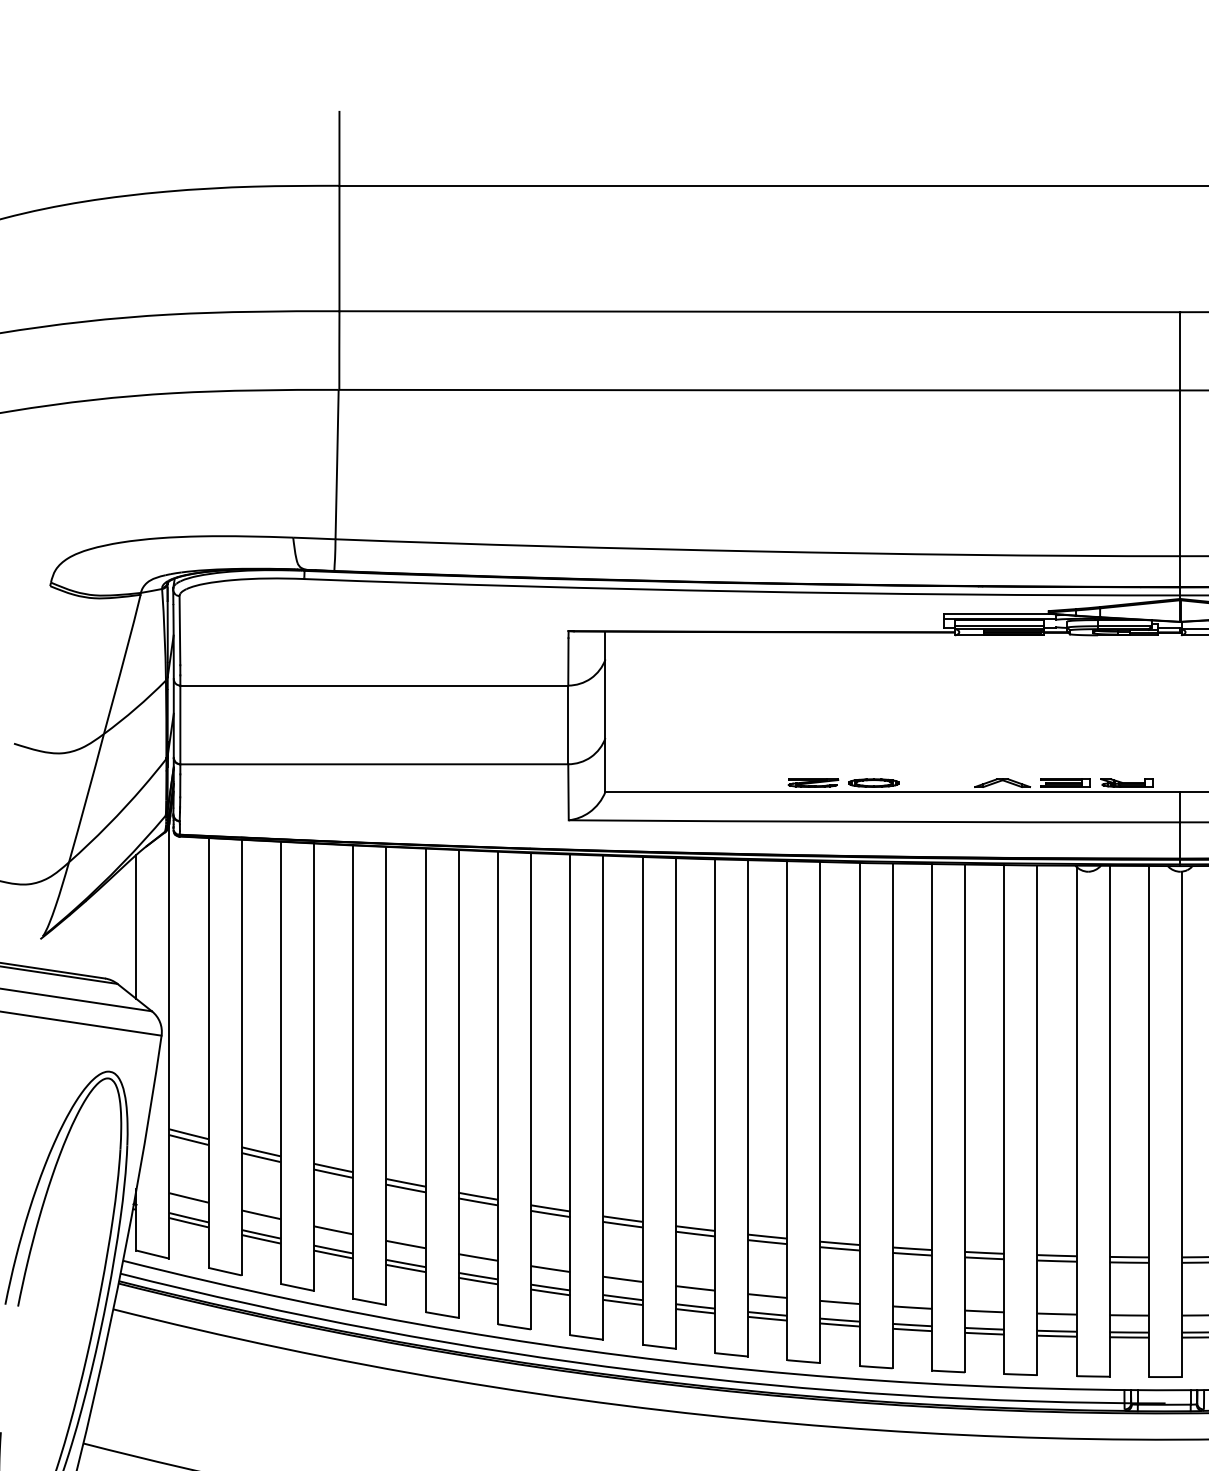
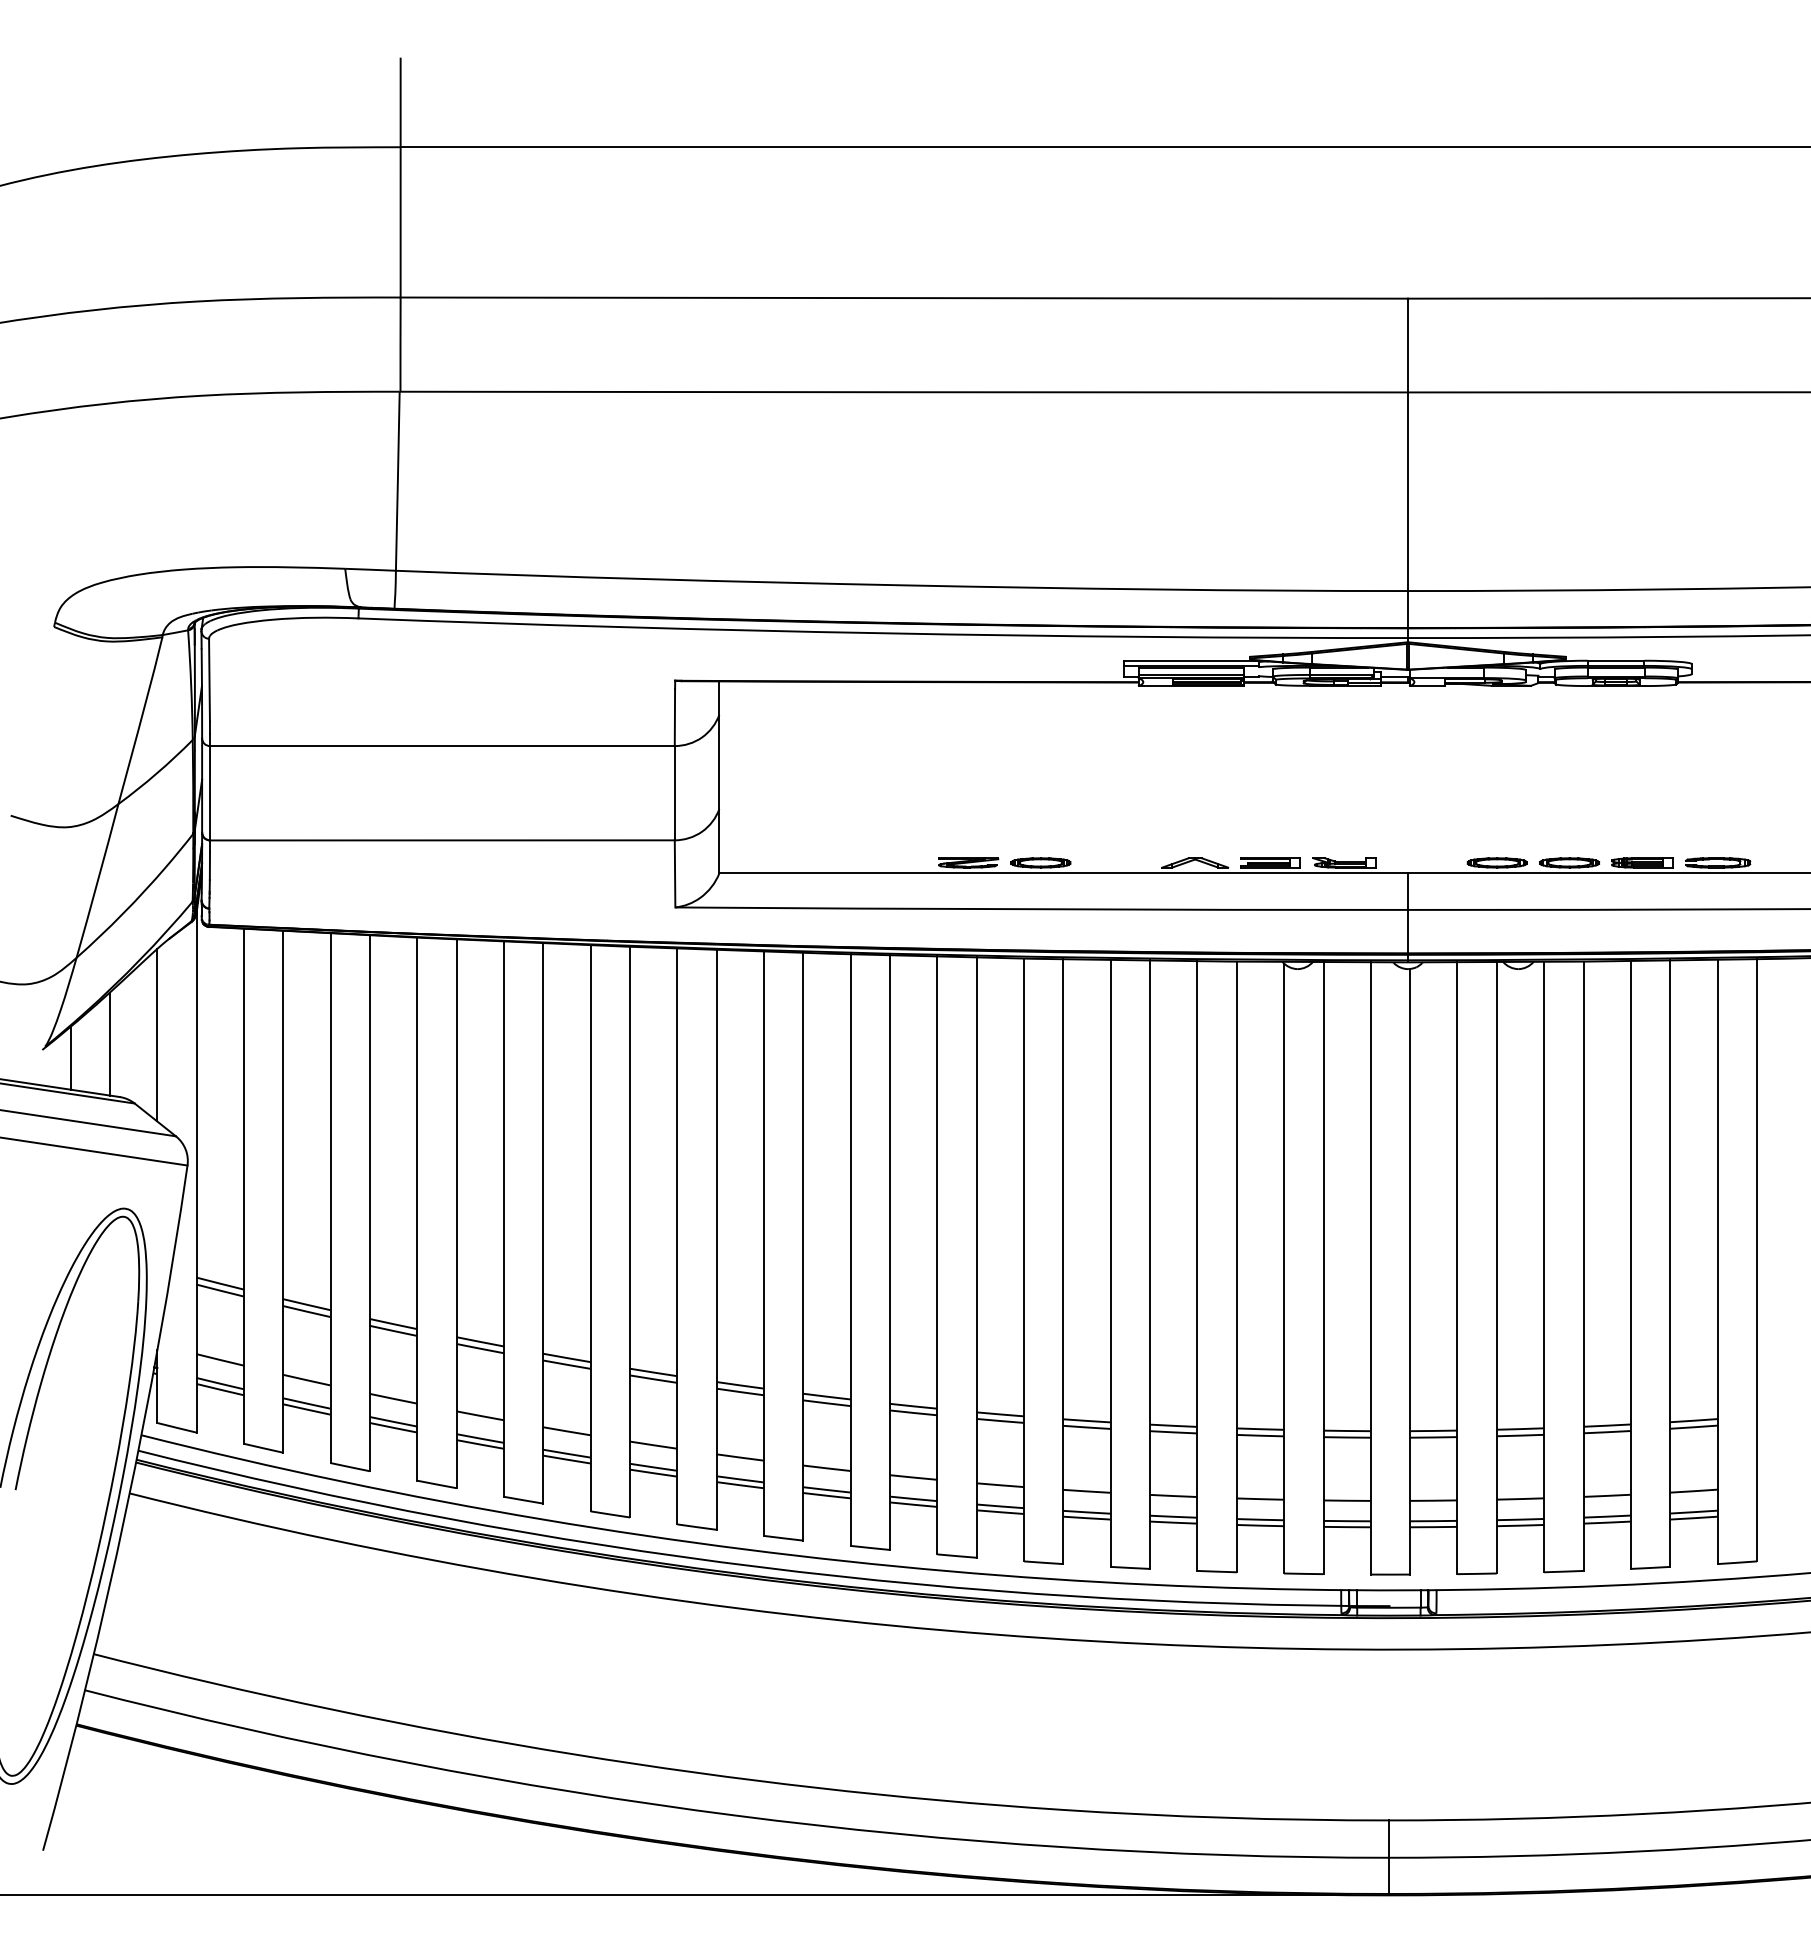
line: (96, 933) -> (109, 1043), added
line: (63, 945) -> (70, 1057), added

